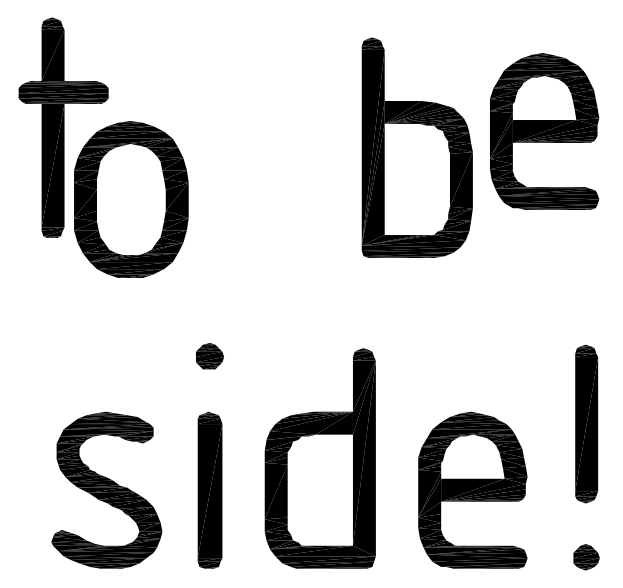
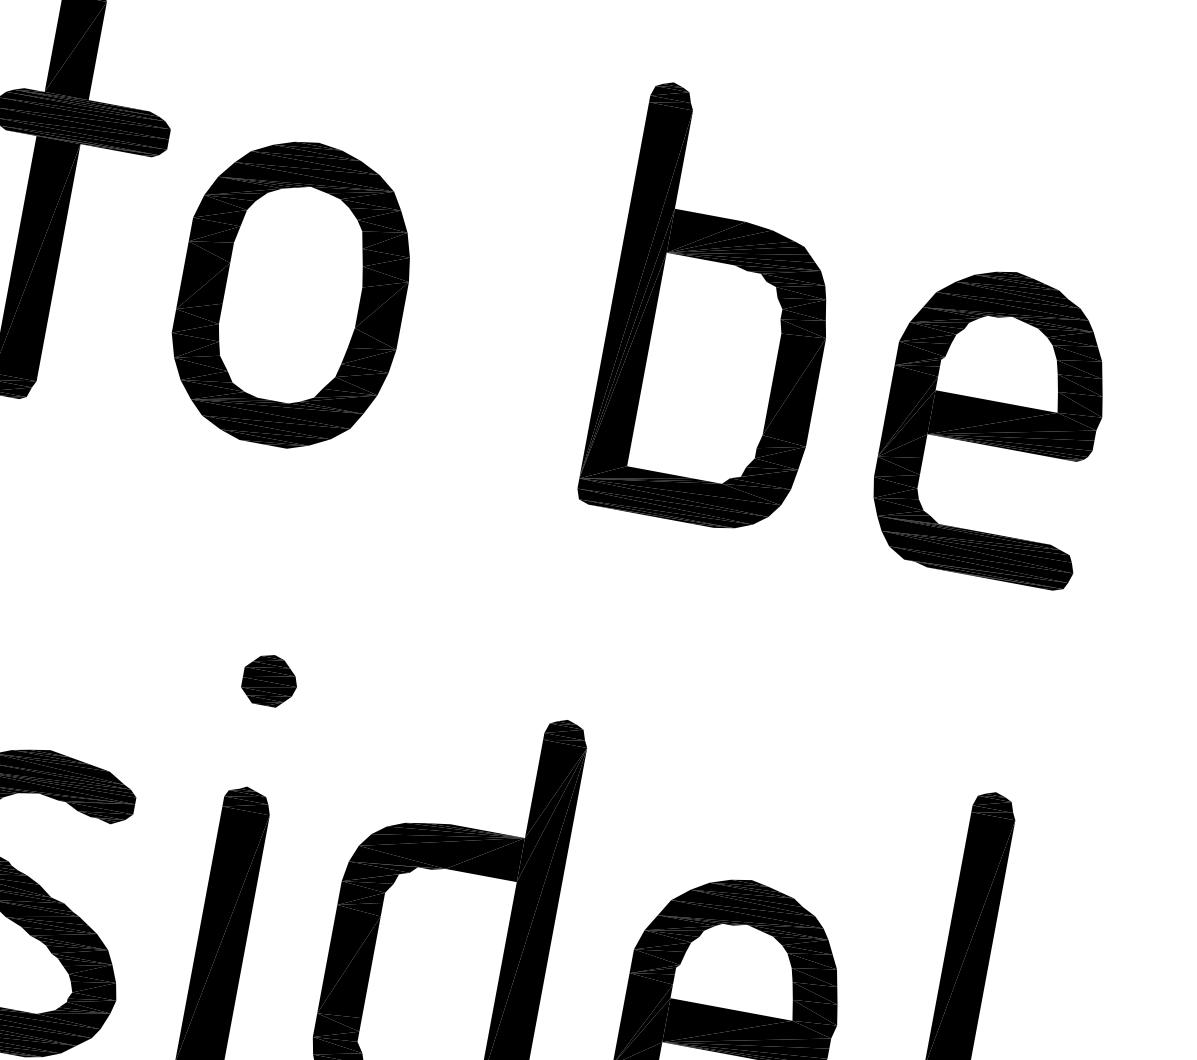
part: (544, 131) -> (992, 423), moved
part: (416, 147) -> (719, 309), moved
part: (131, 199) -> (293, 293), moved

